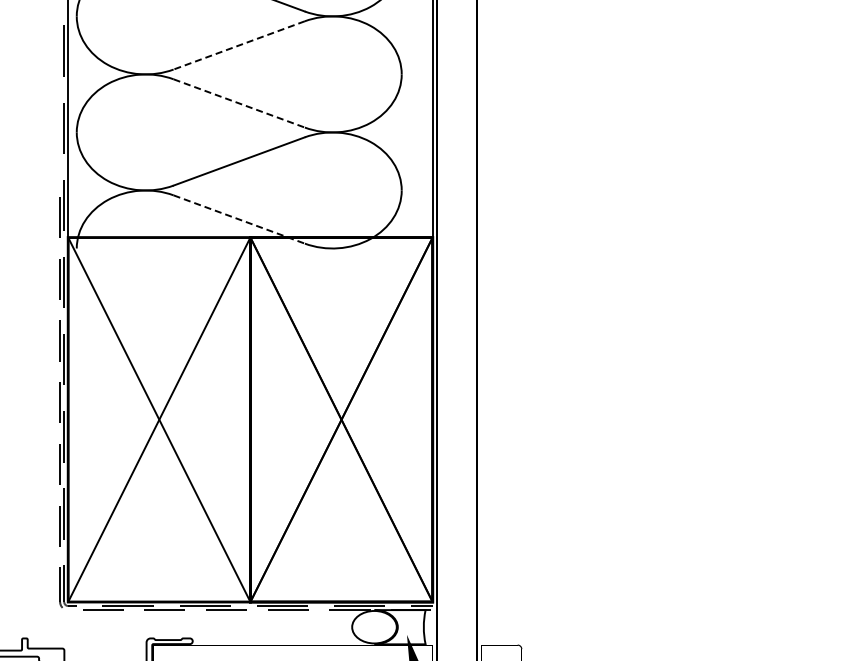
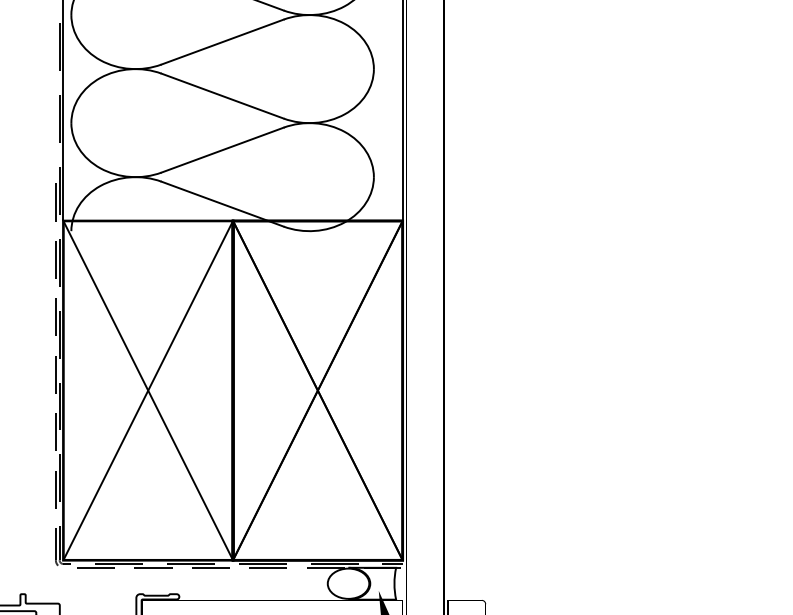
line: (239, 45) -> (222, 42), dashed -> solid
line: (239, 103) -> (222, 96), dashed -> solid
line: (239, 219) -> (222, 204), dashed -> solid

